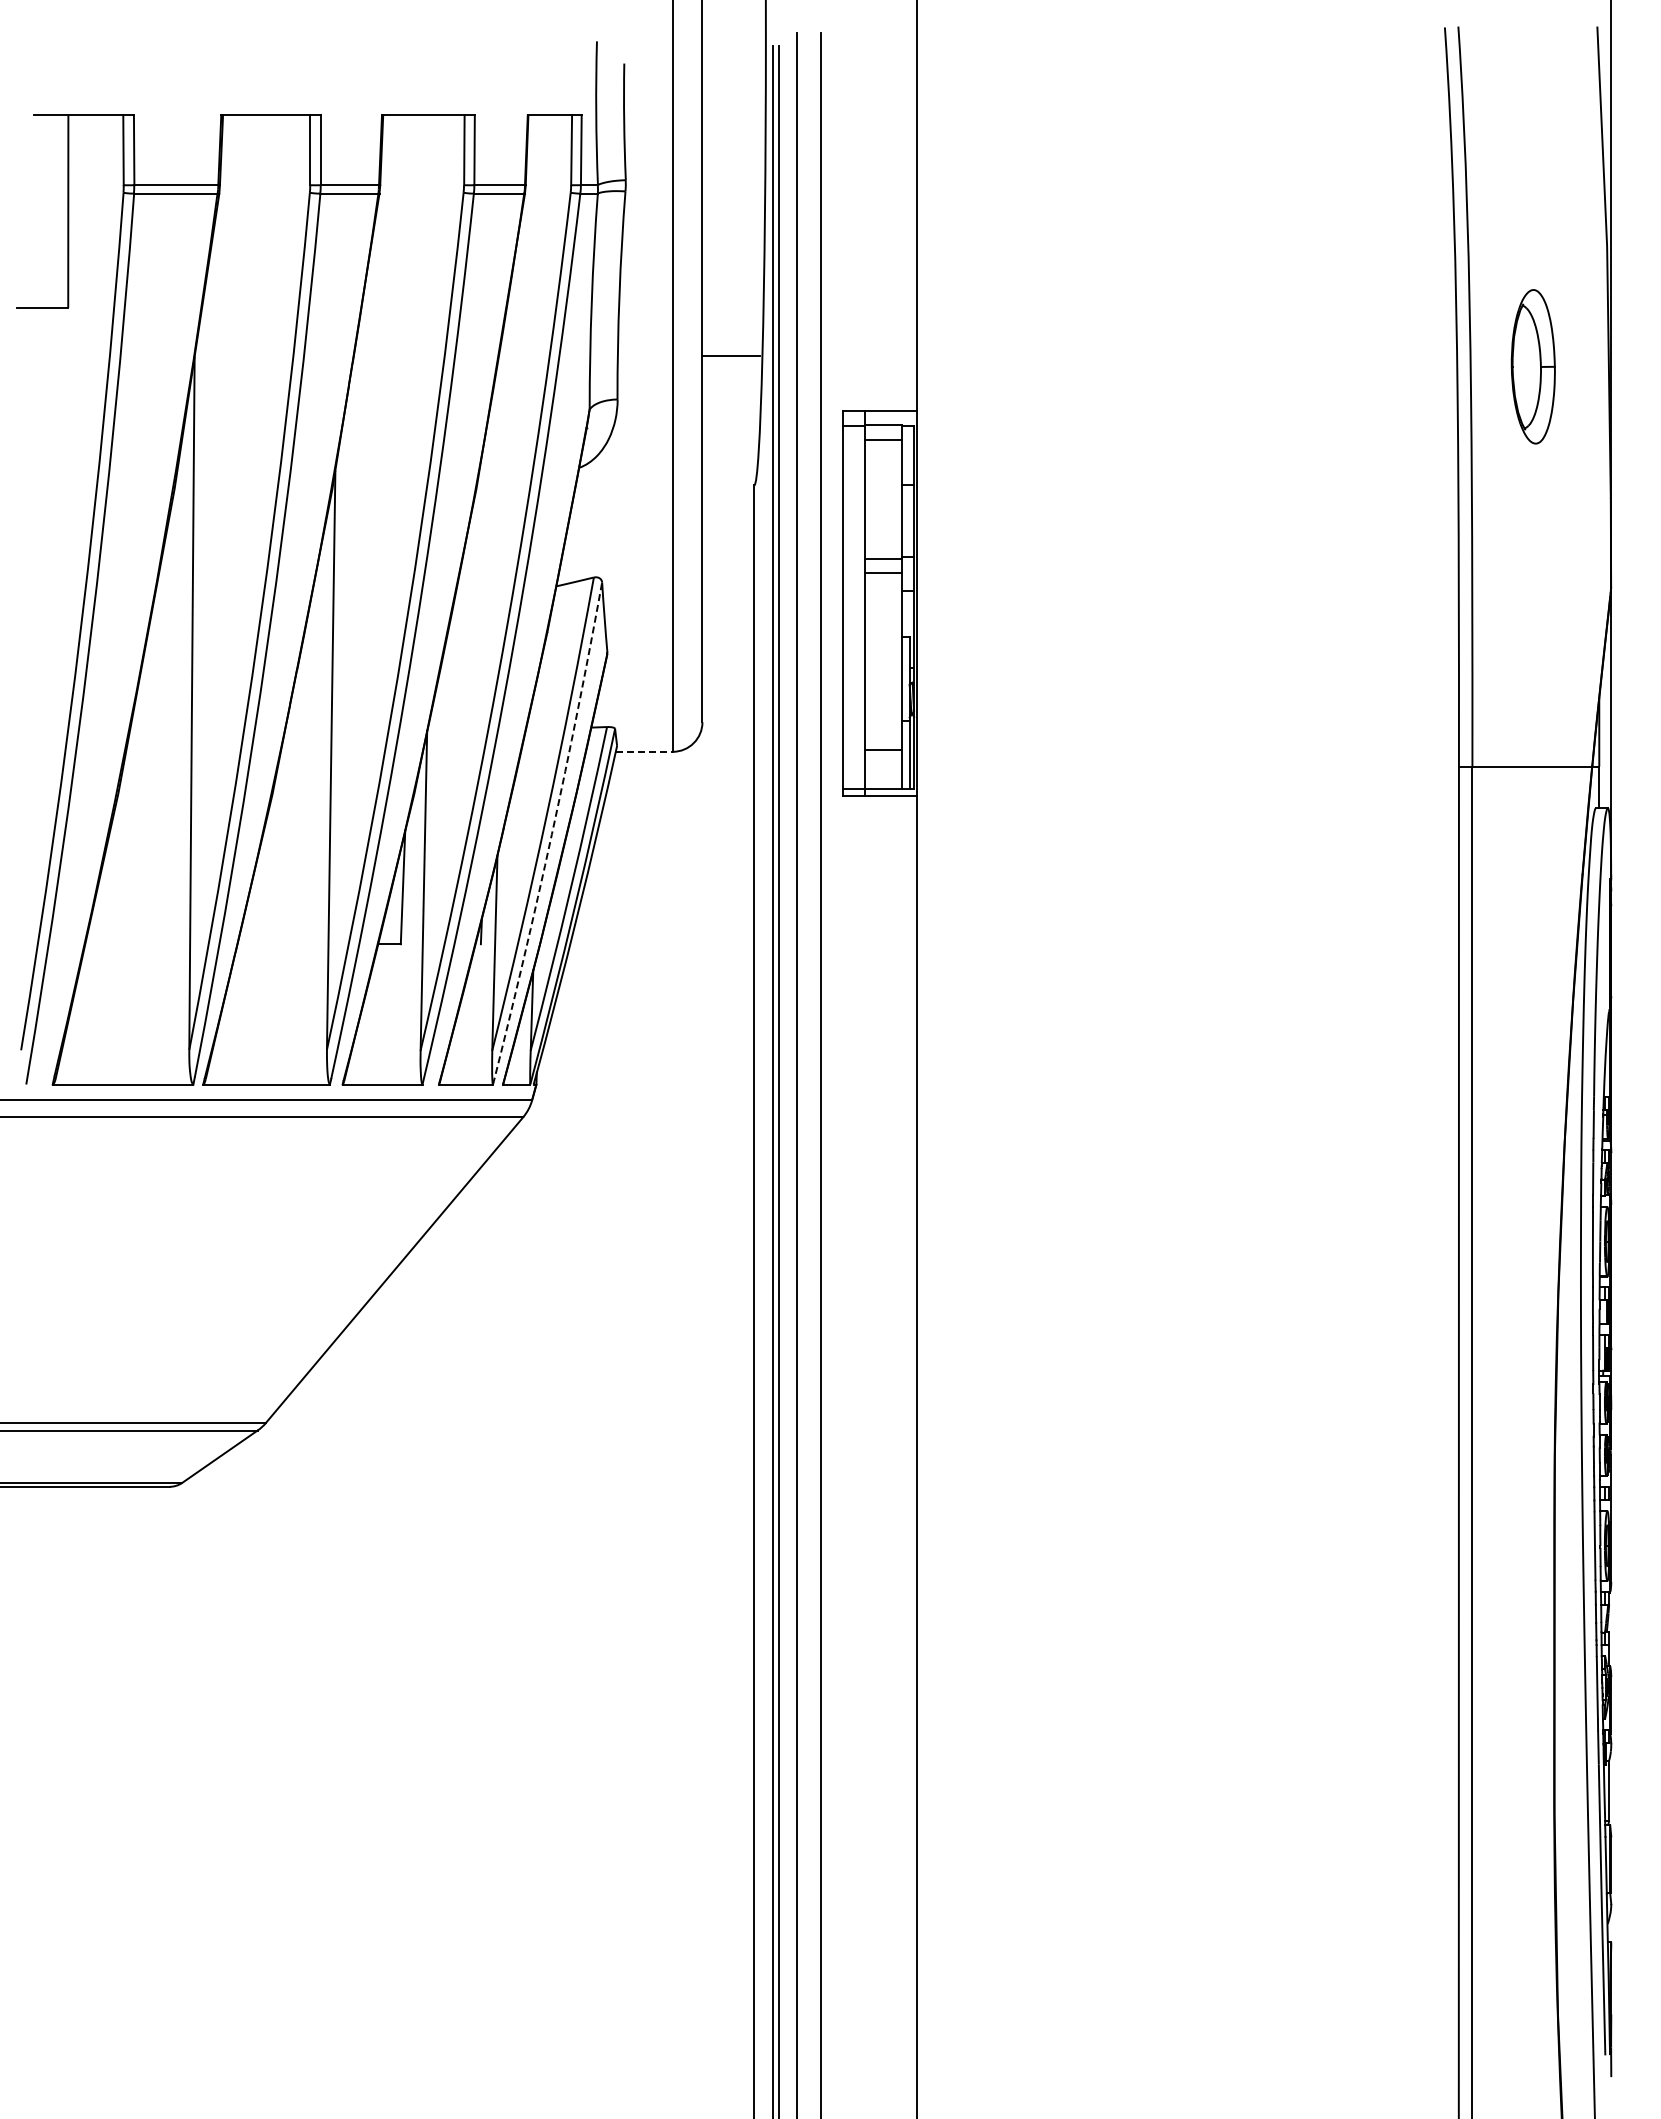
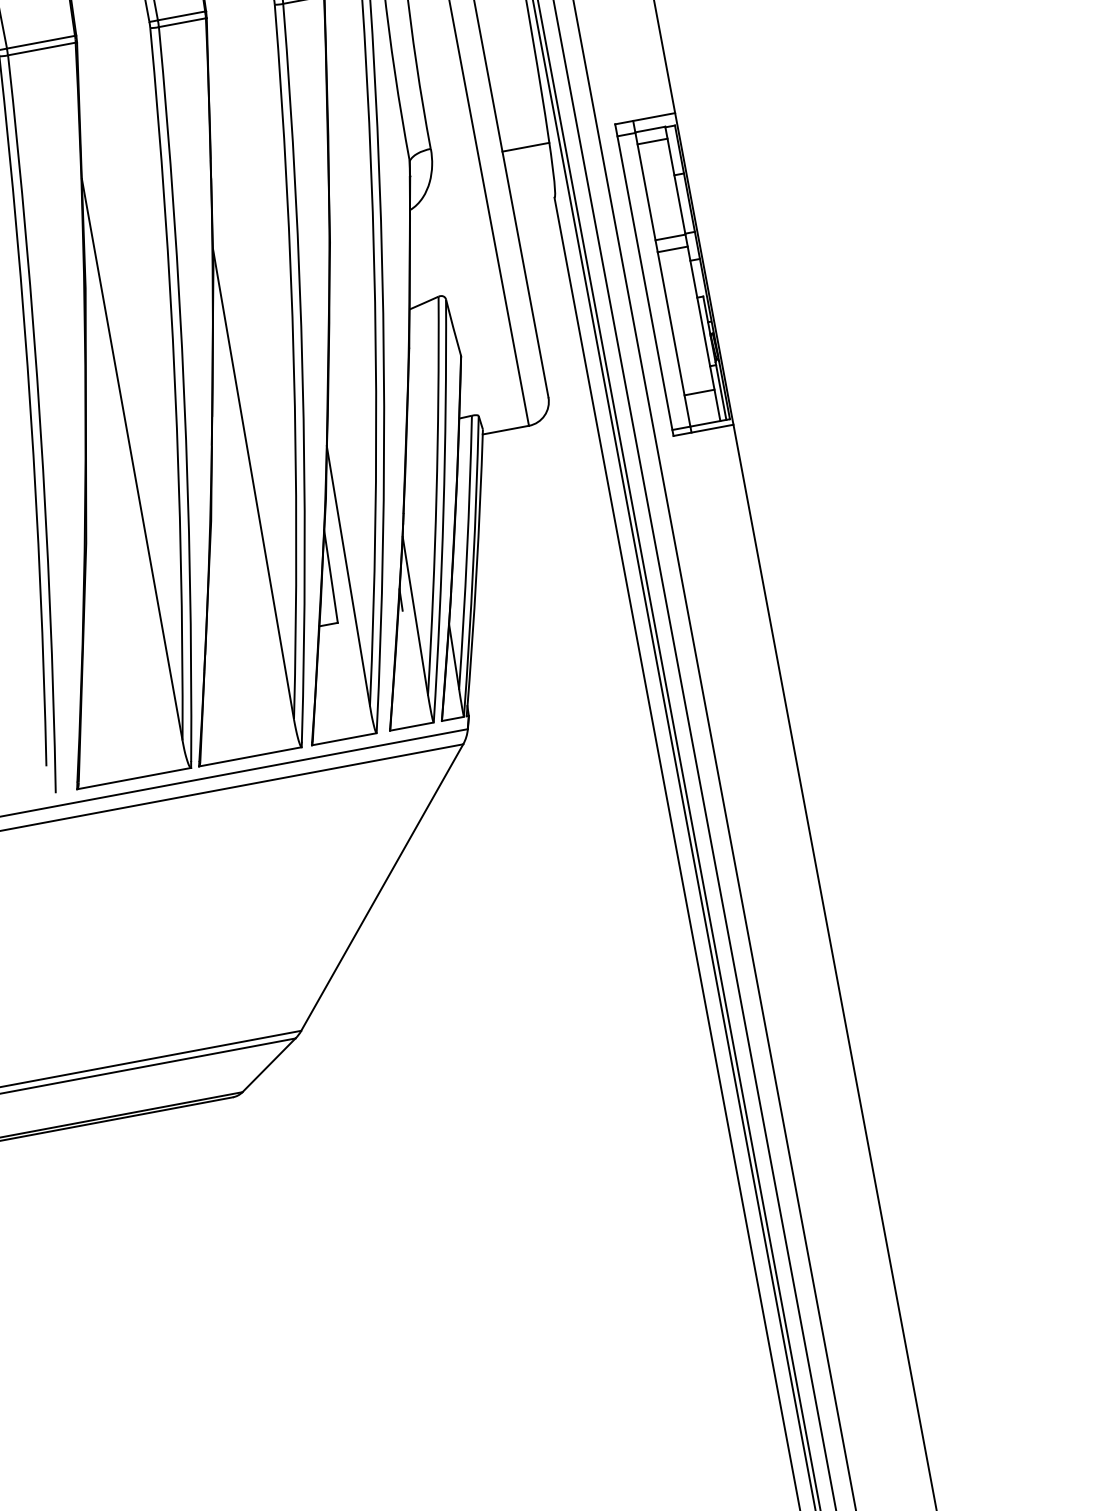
line: (731, 355) -> (525, 147), moved
line: (644, 751) -> (505, 429), dashed -> solid
arc: (551, 834) -> (443, 511), dashed -> solid

